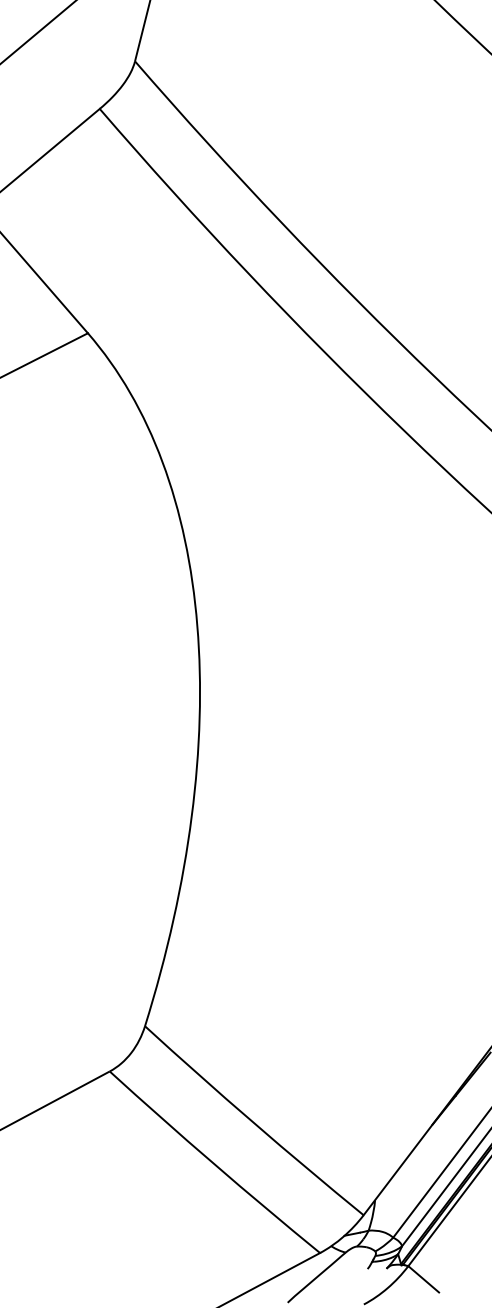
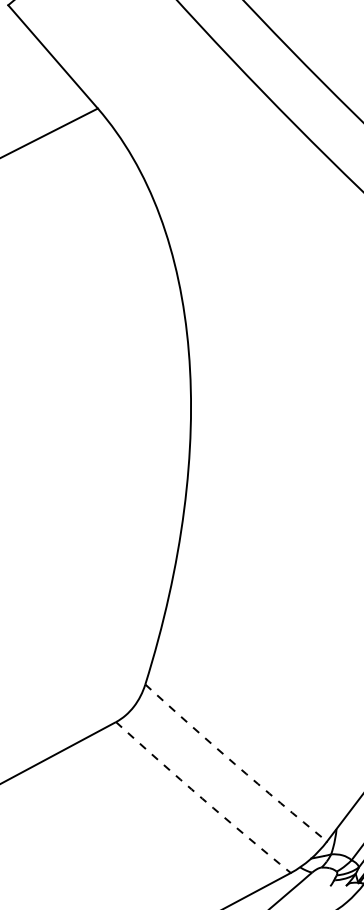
arc: (253, 1122) -> (235, 764), solid -> dashed
arc: (213, 1163) -> (202, 798), solid -> dashed

